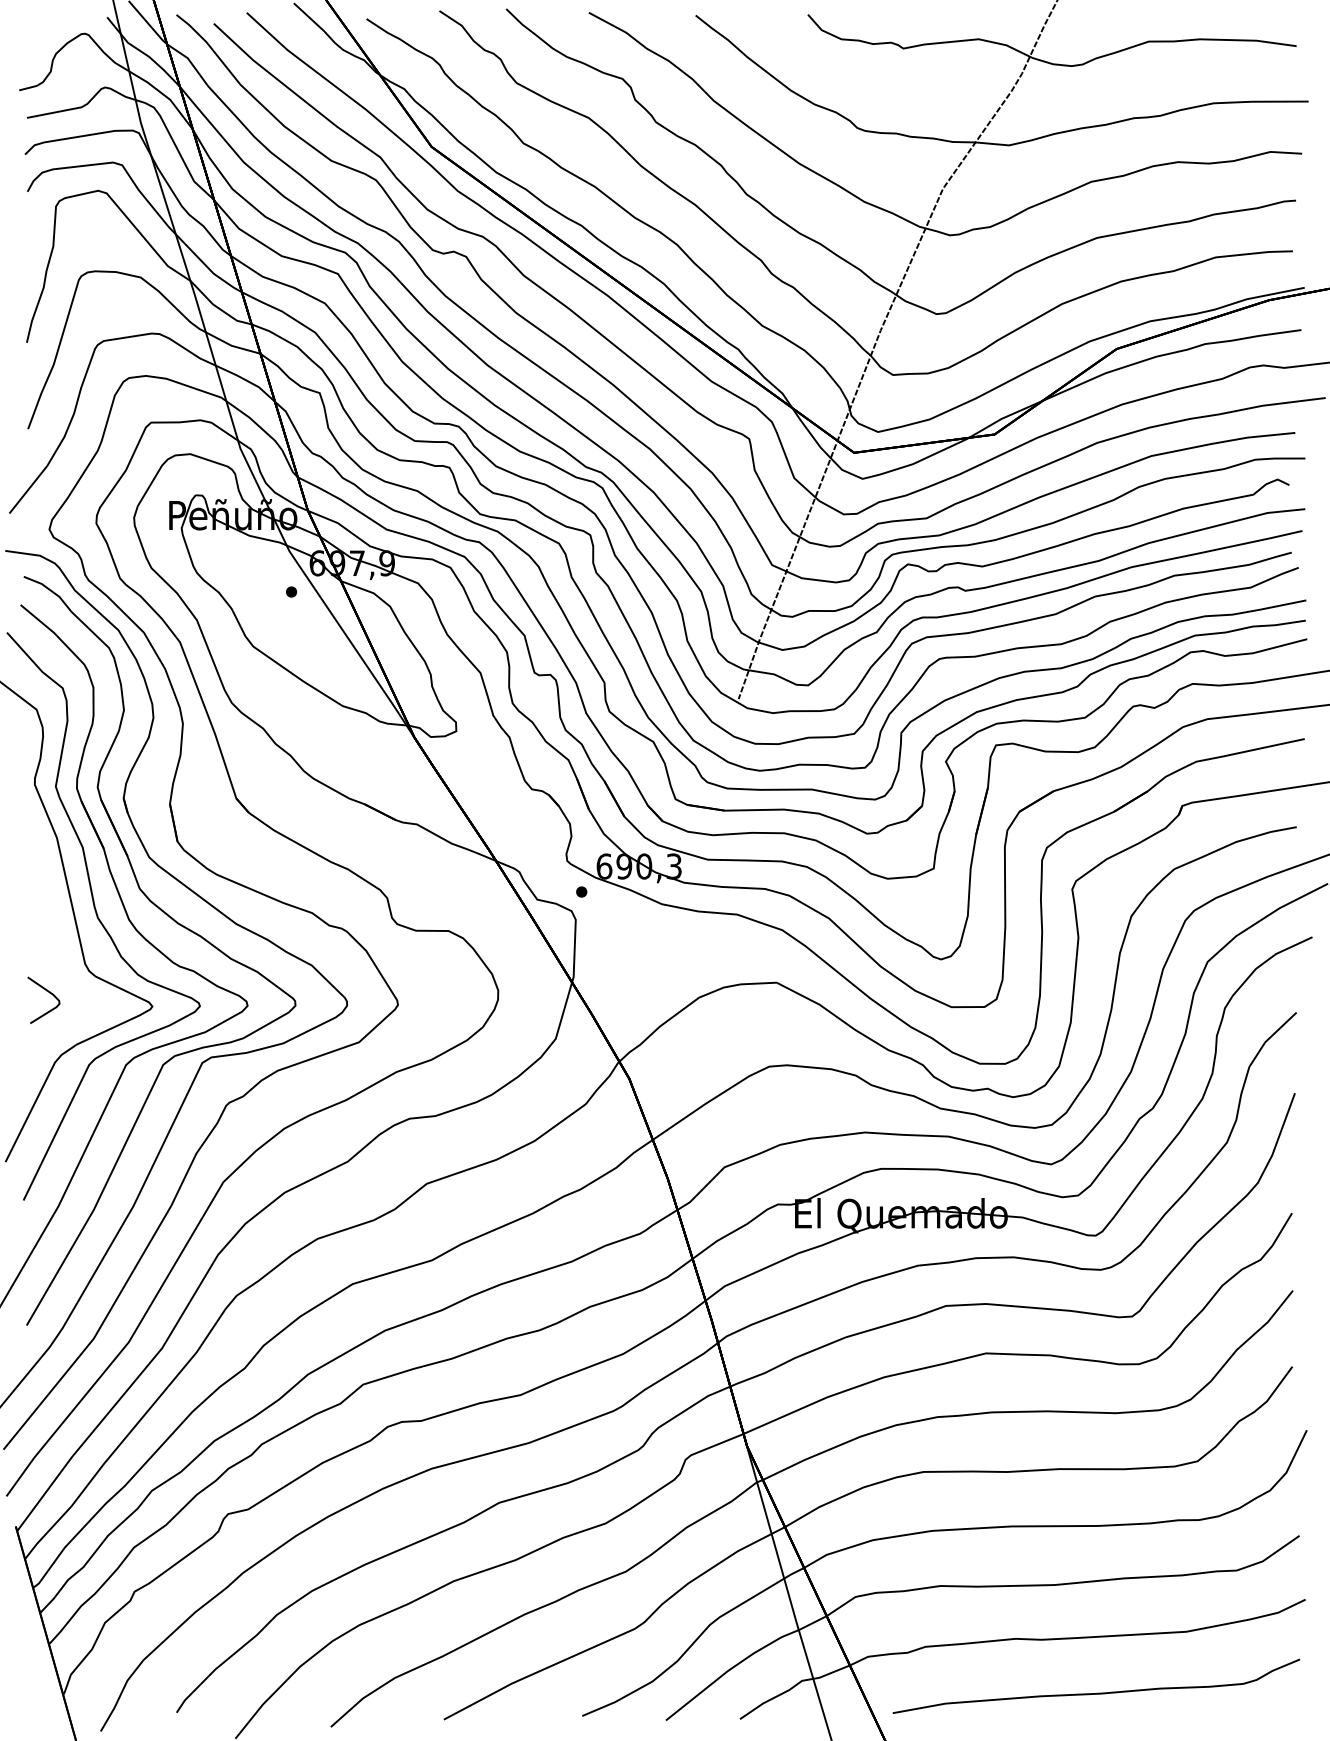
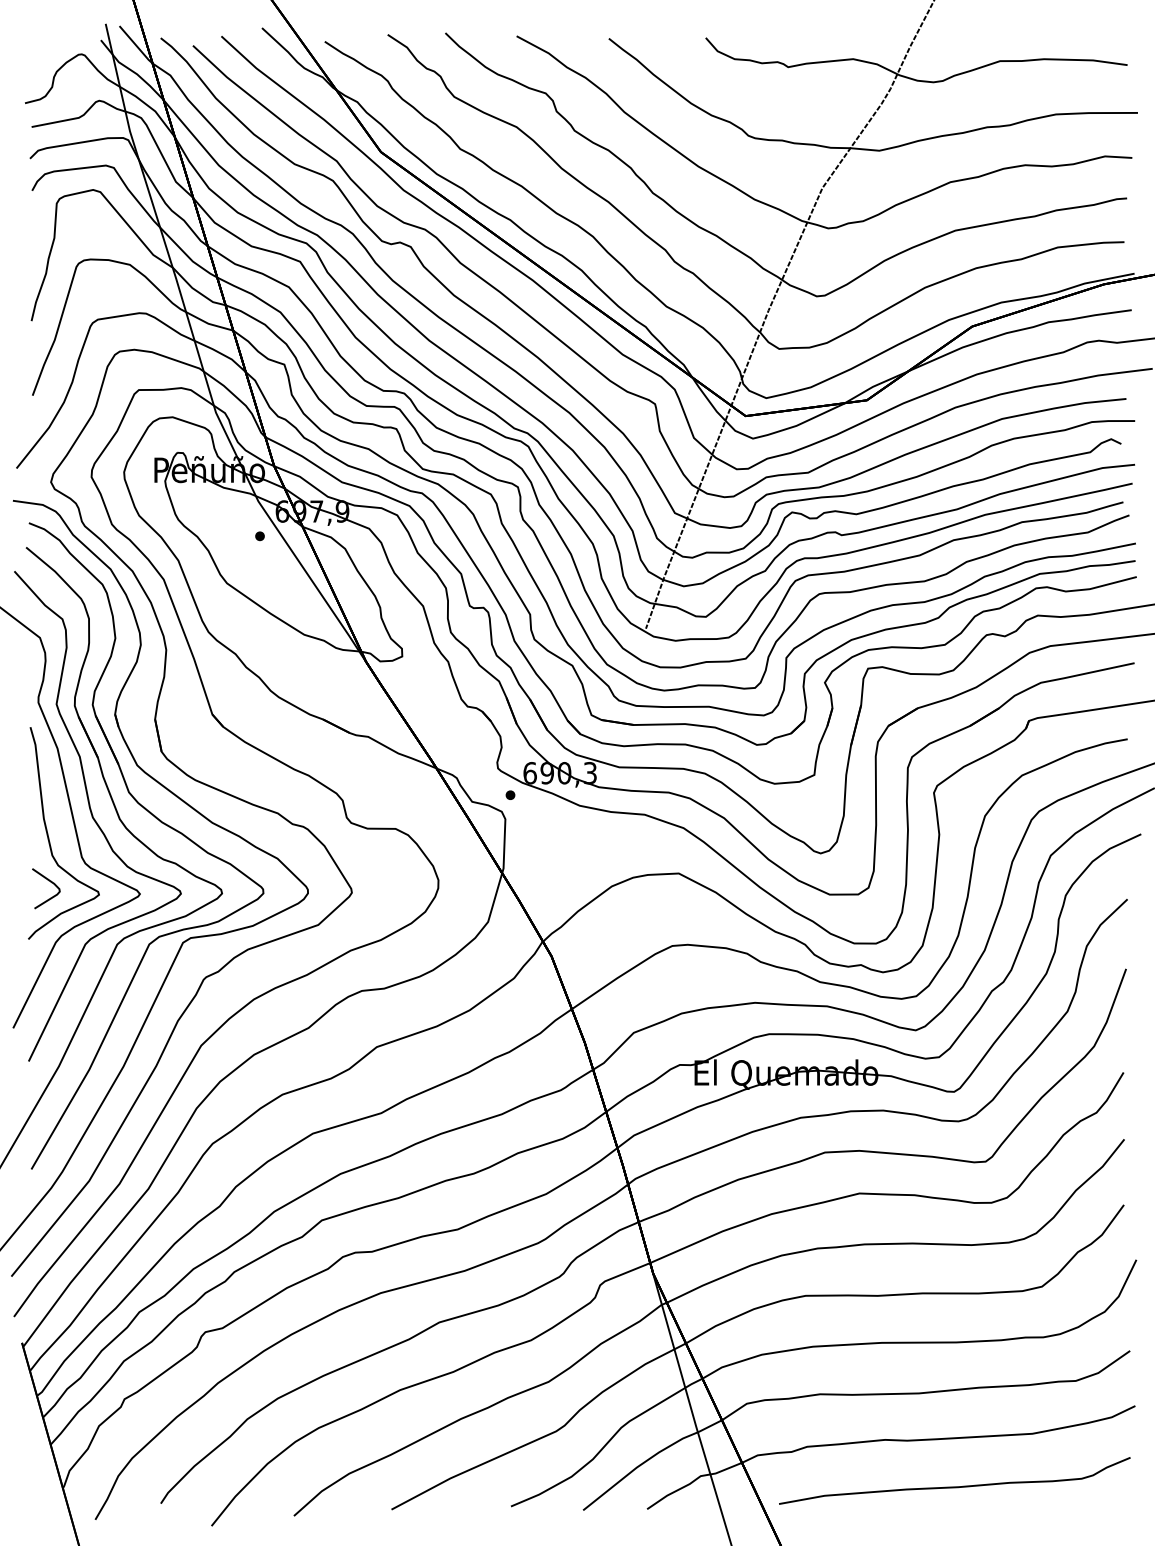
curve: (47, 940) -> (49, 837), added

